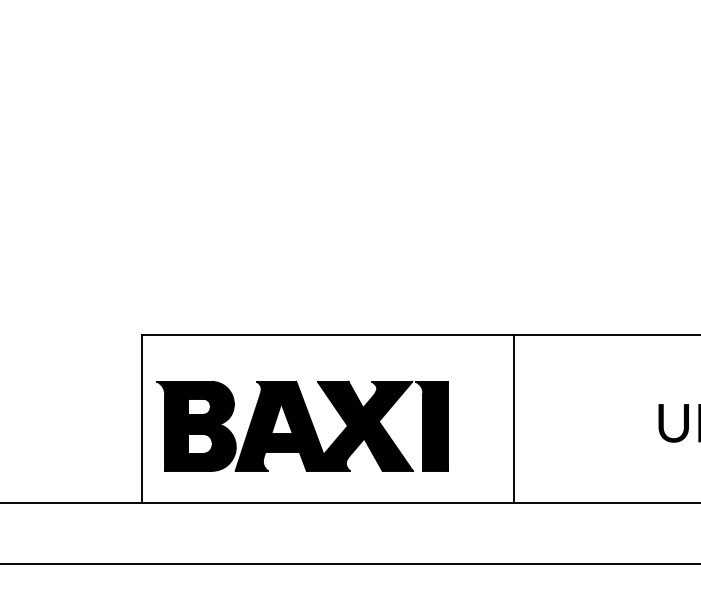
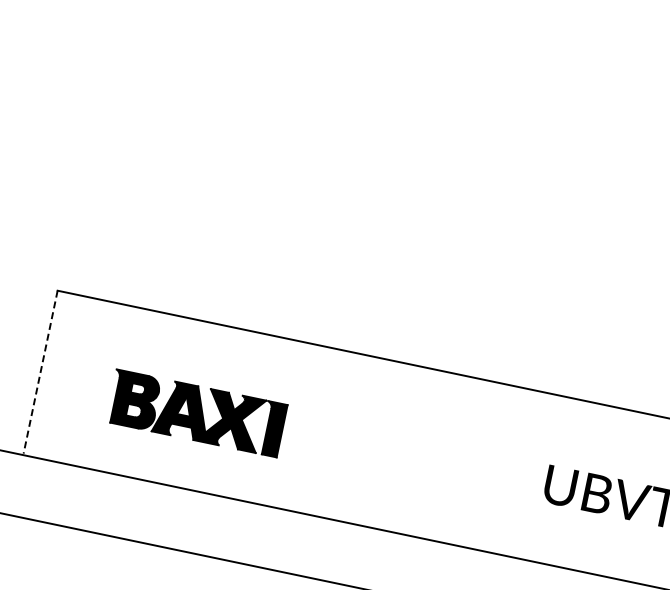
line: (141, 418) -> (40, 372), solid -> dashed
line: (513, 418) -> (404, 448), removed
part: (302, 425) -> (196, 412), size x0.6

